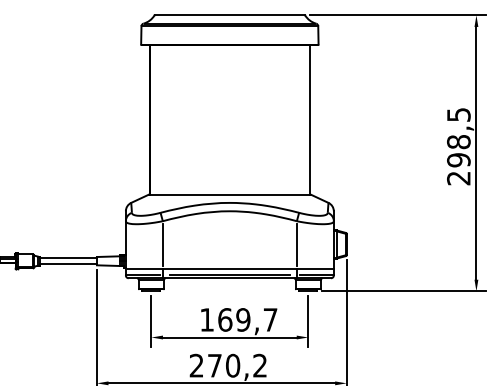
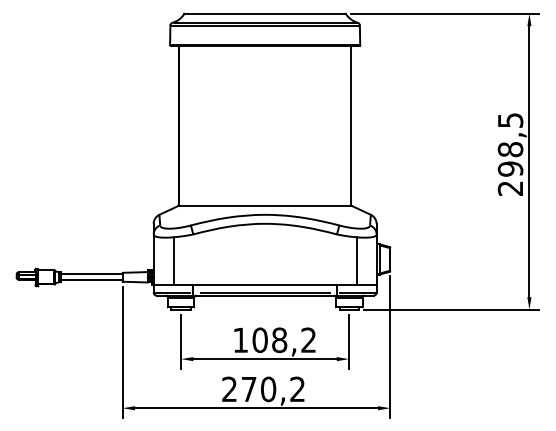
line: (163, 244) -> (174, 259), moved
line: (296, 244) -> (356, 259), moved
text: (246, 320) -> (283, 340), 169,7 -> 108,2

